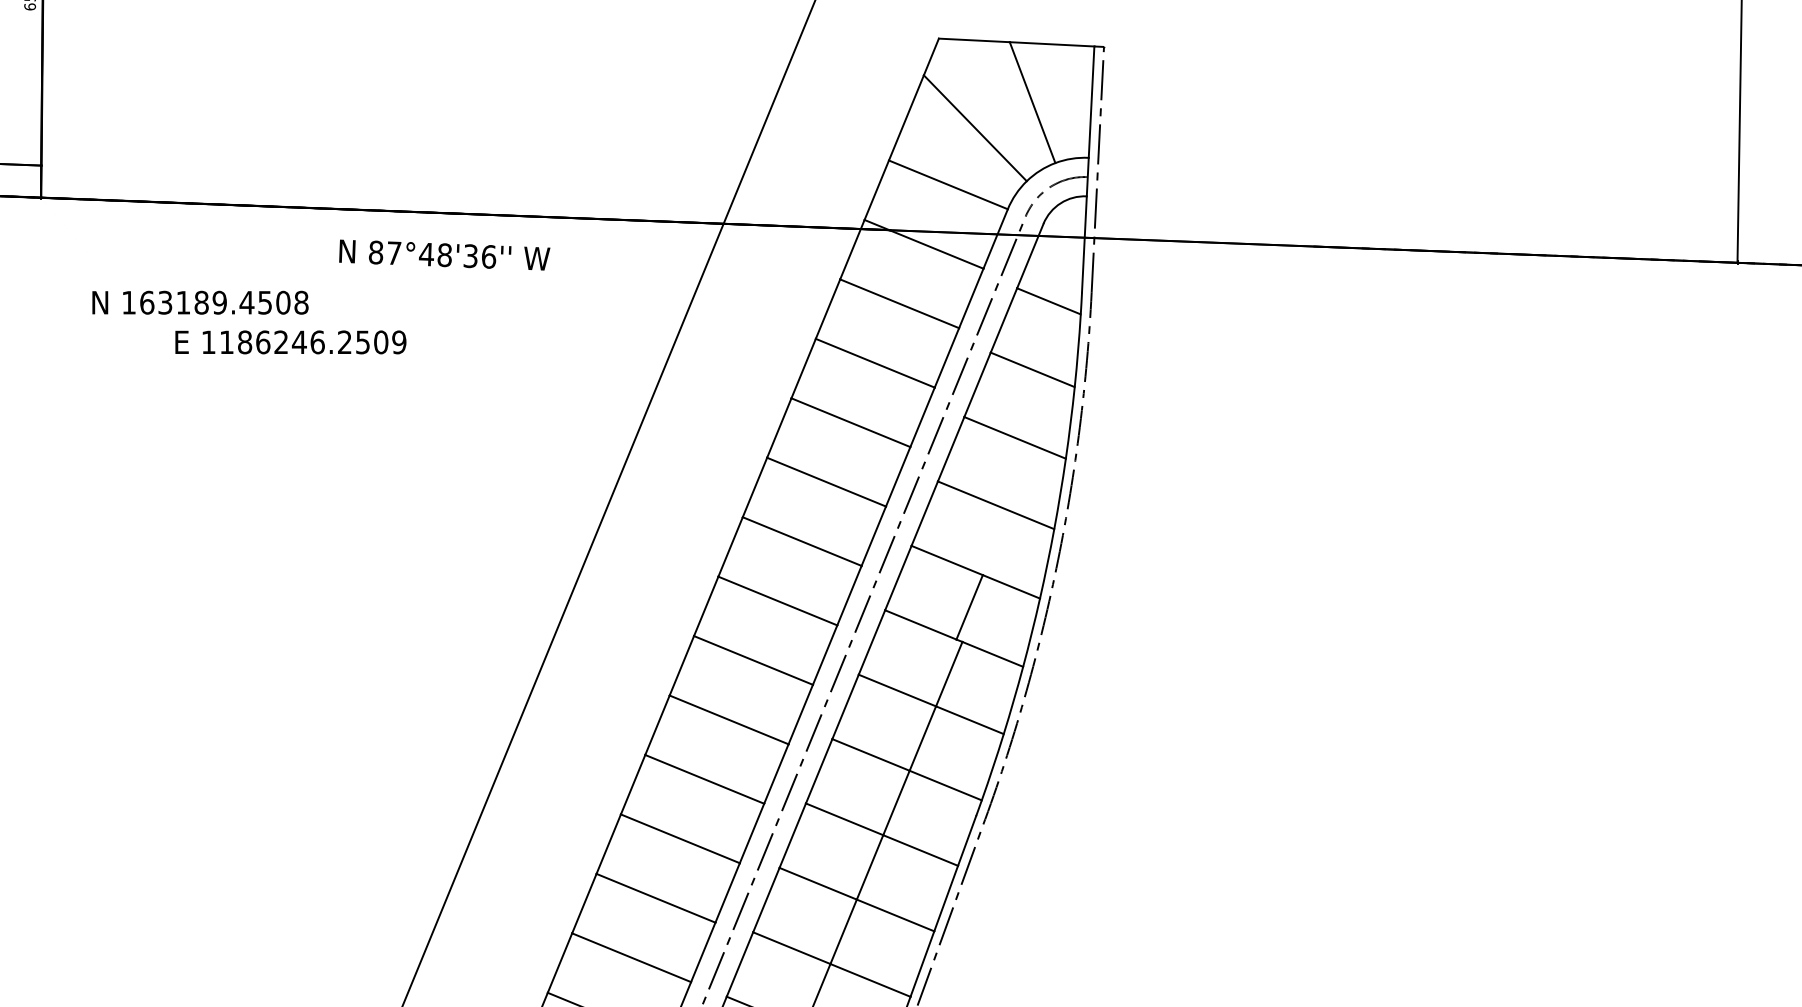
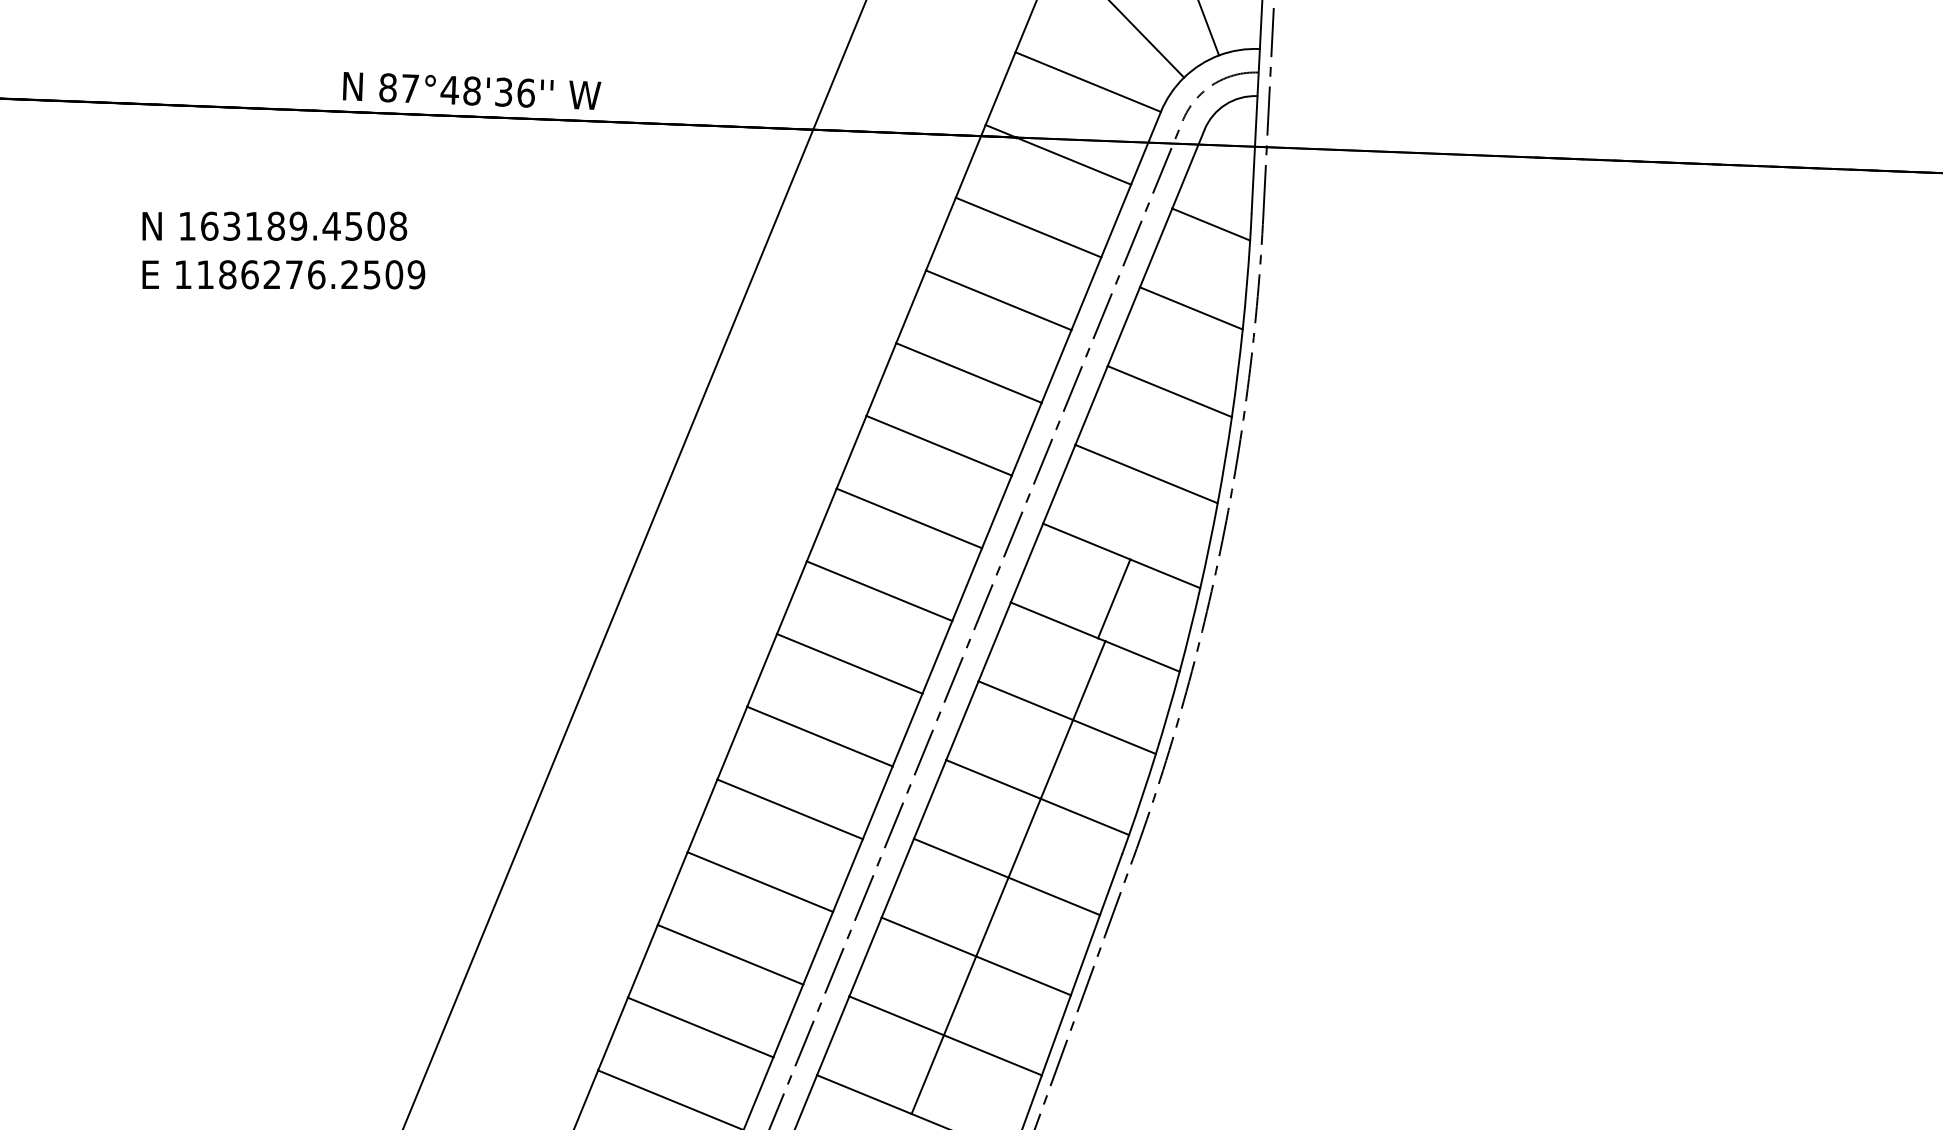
text: (444, 254) -> (471, 90), moved
text: (200, 302) -> (274, 225), moved
text: (298, 341) -> (293, 273), 1186246.2509 -> 1186276.2509

